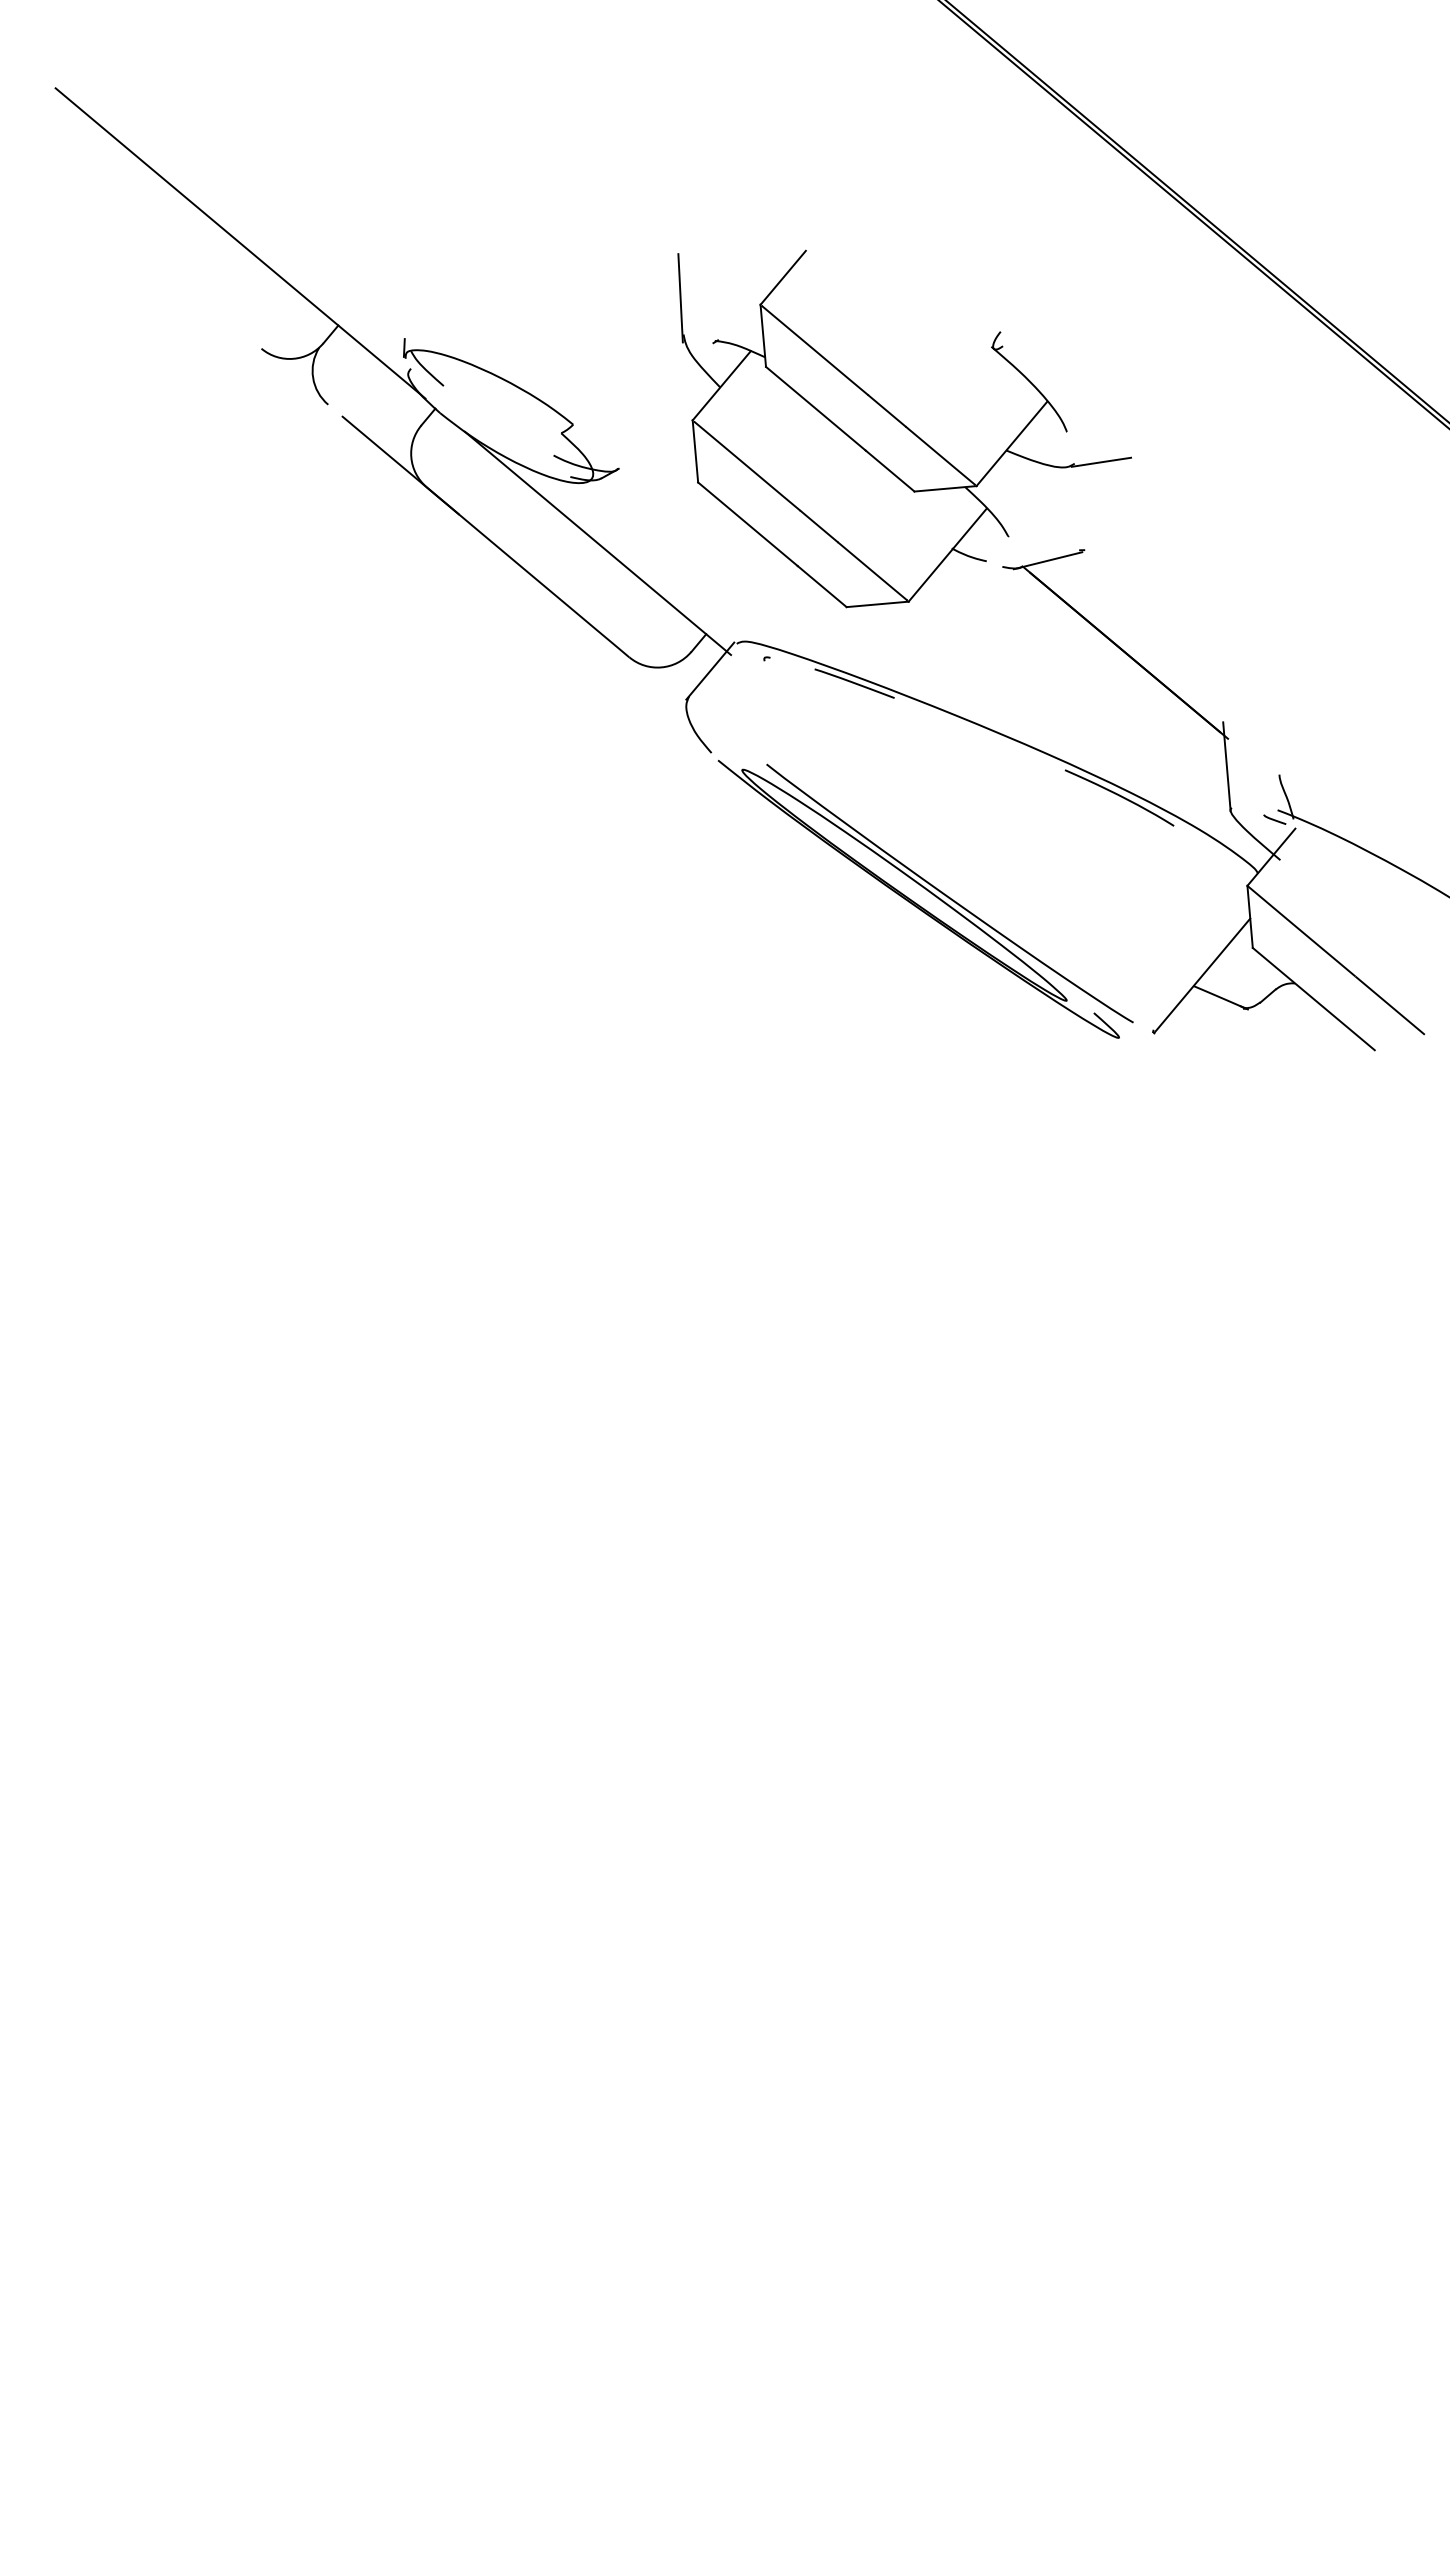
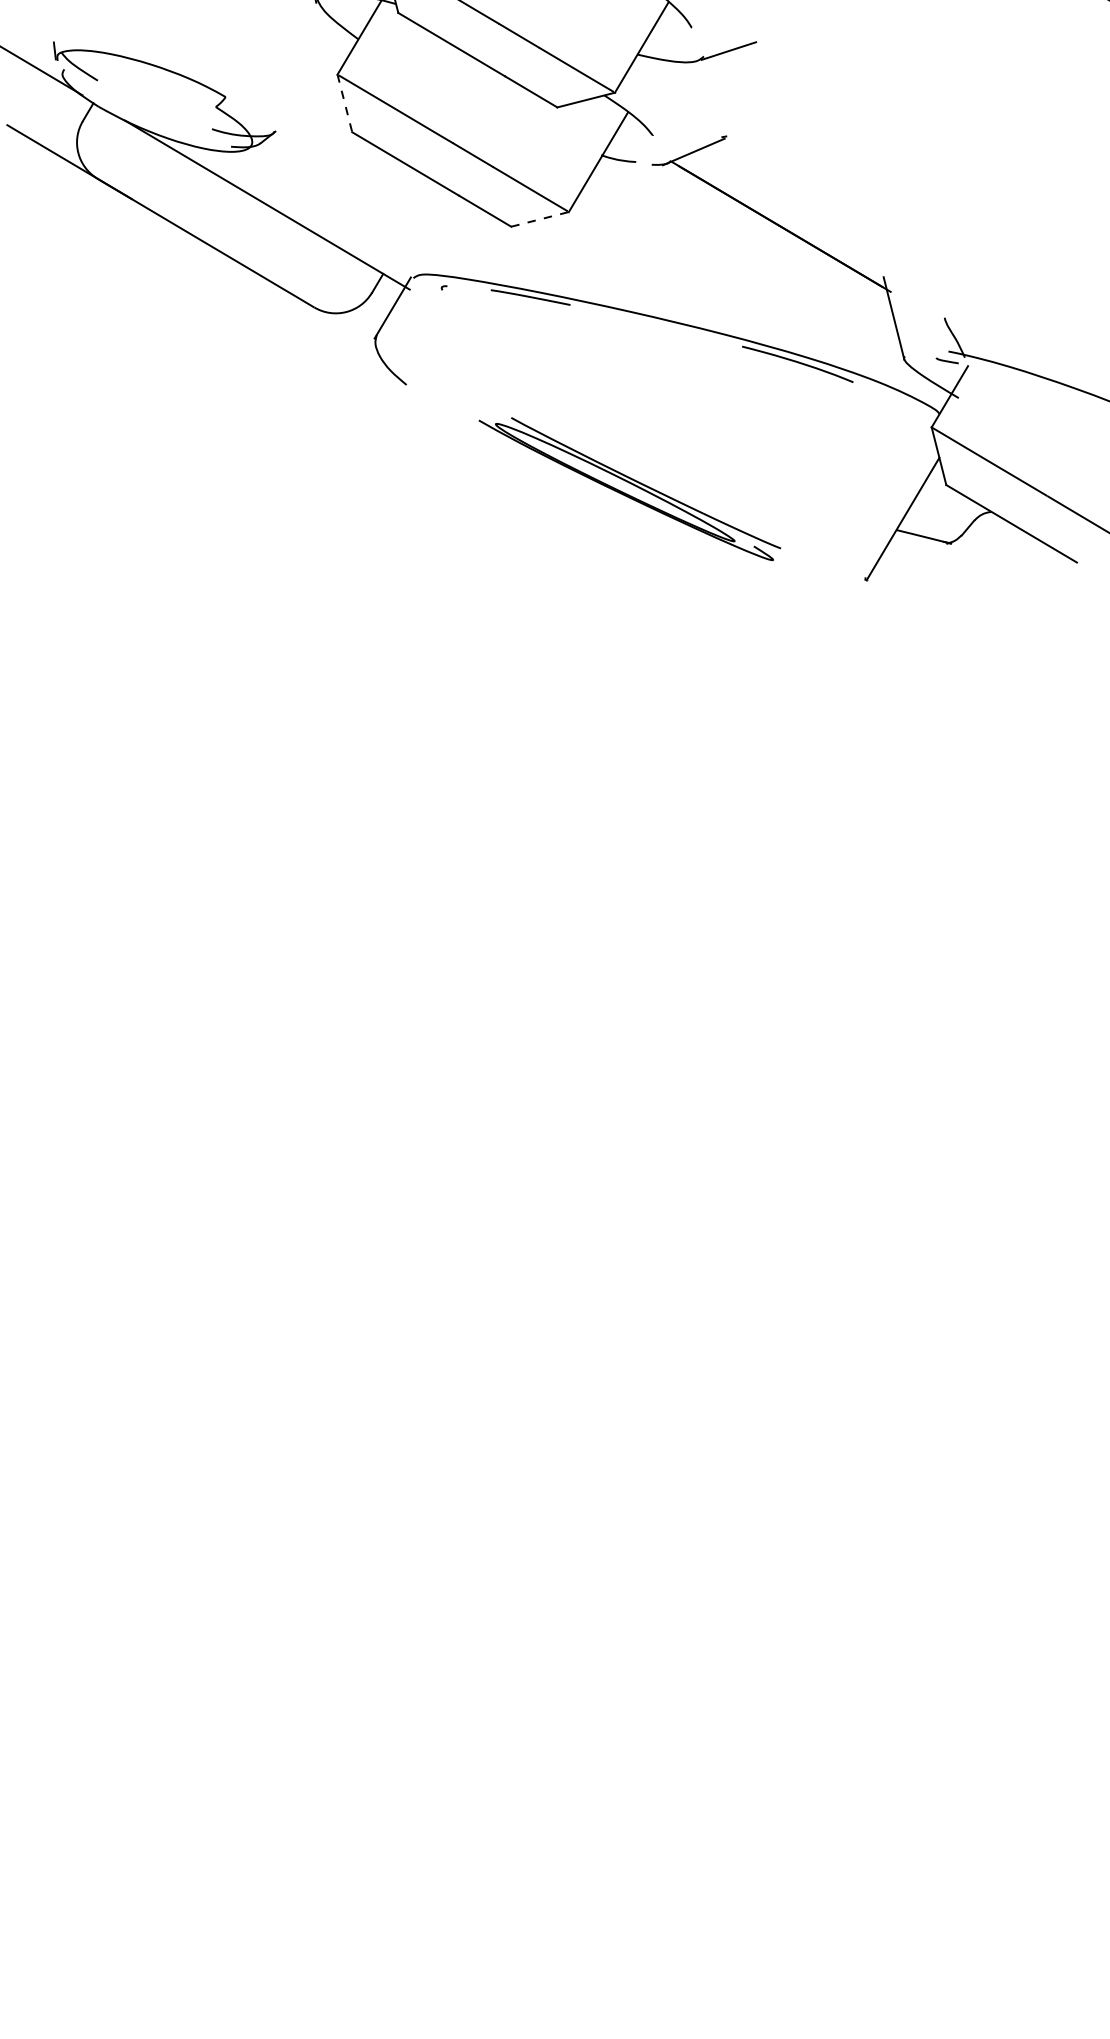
line: (695, 451) -> (344, 103), solid -> dashed
line: (878, 604) -> (540, 219), solid -> dashed
part: (925, 898) -> (630, 488), size x0.7

